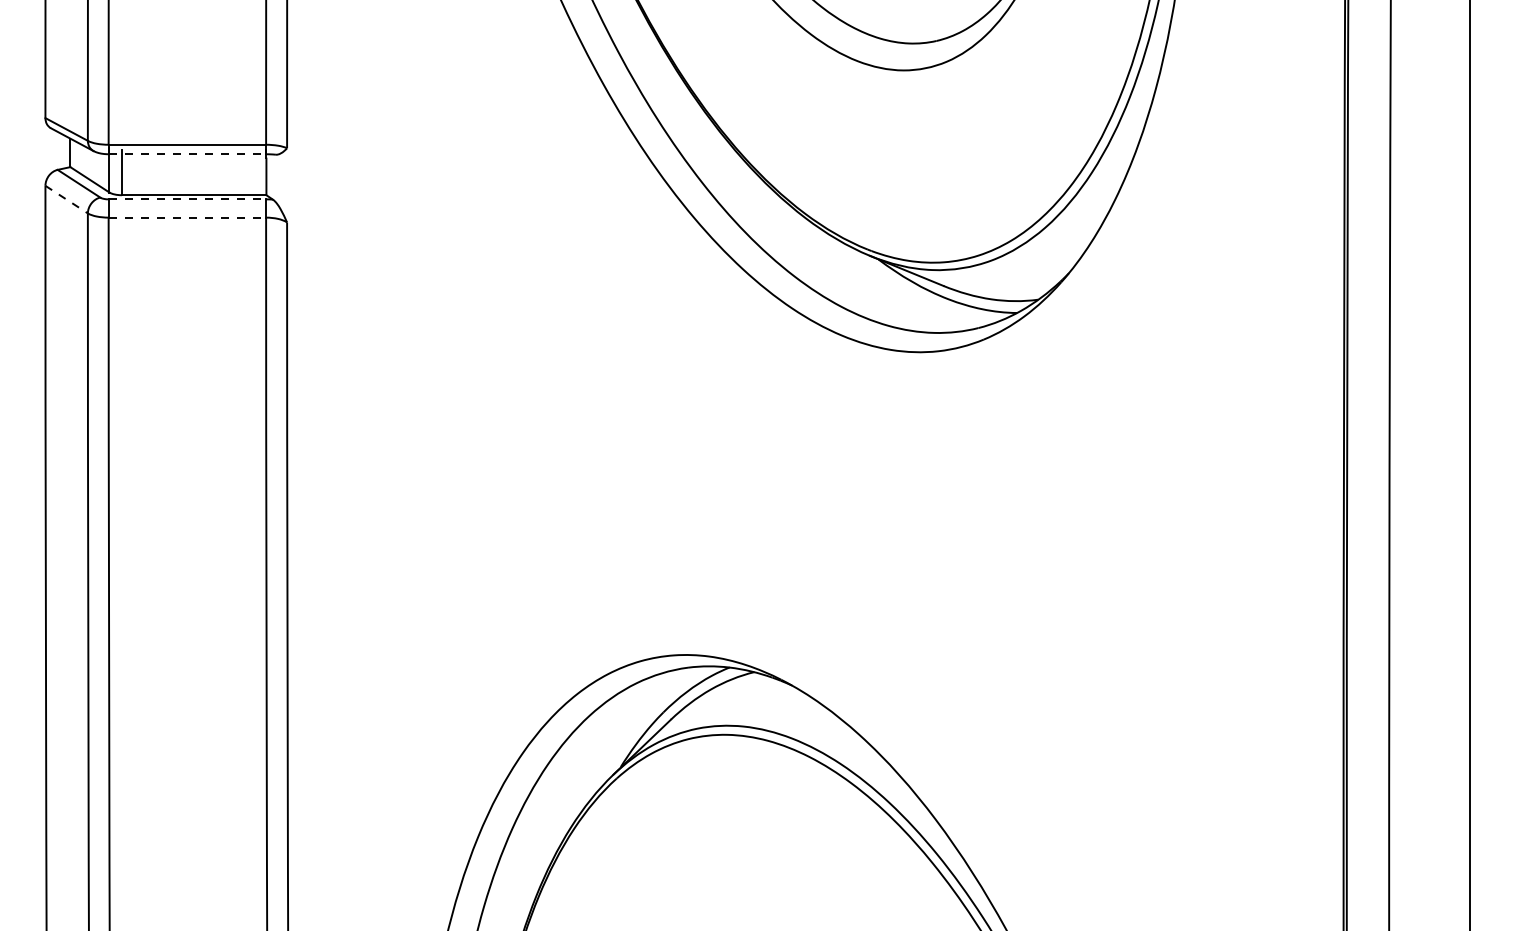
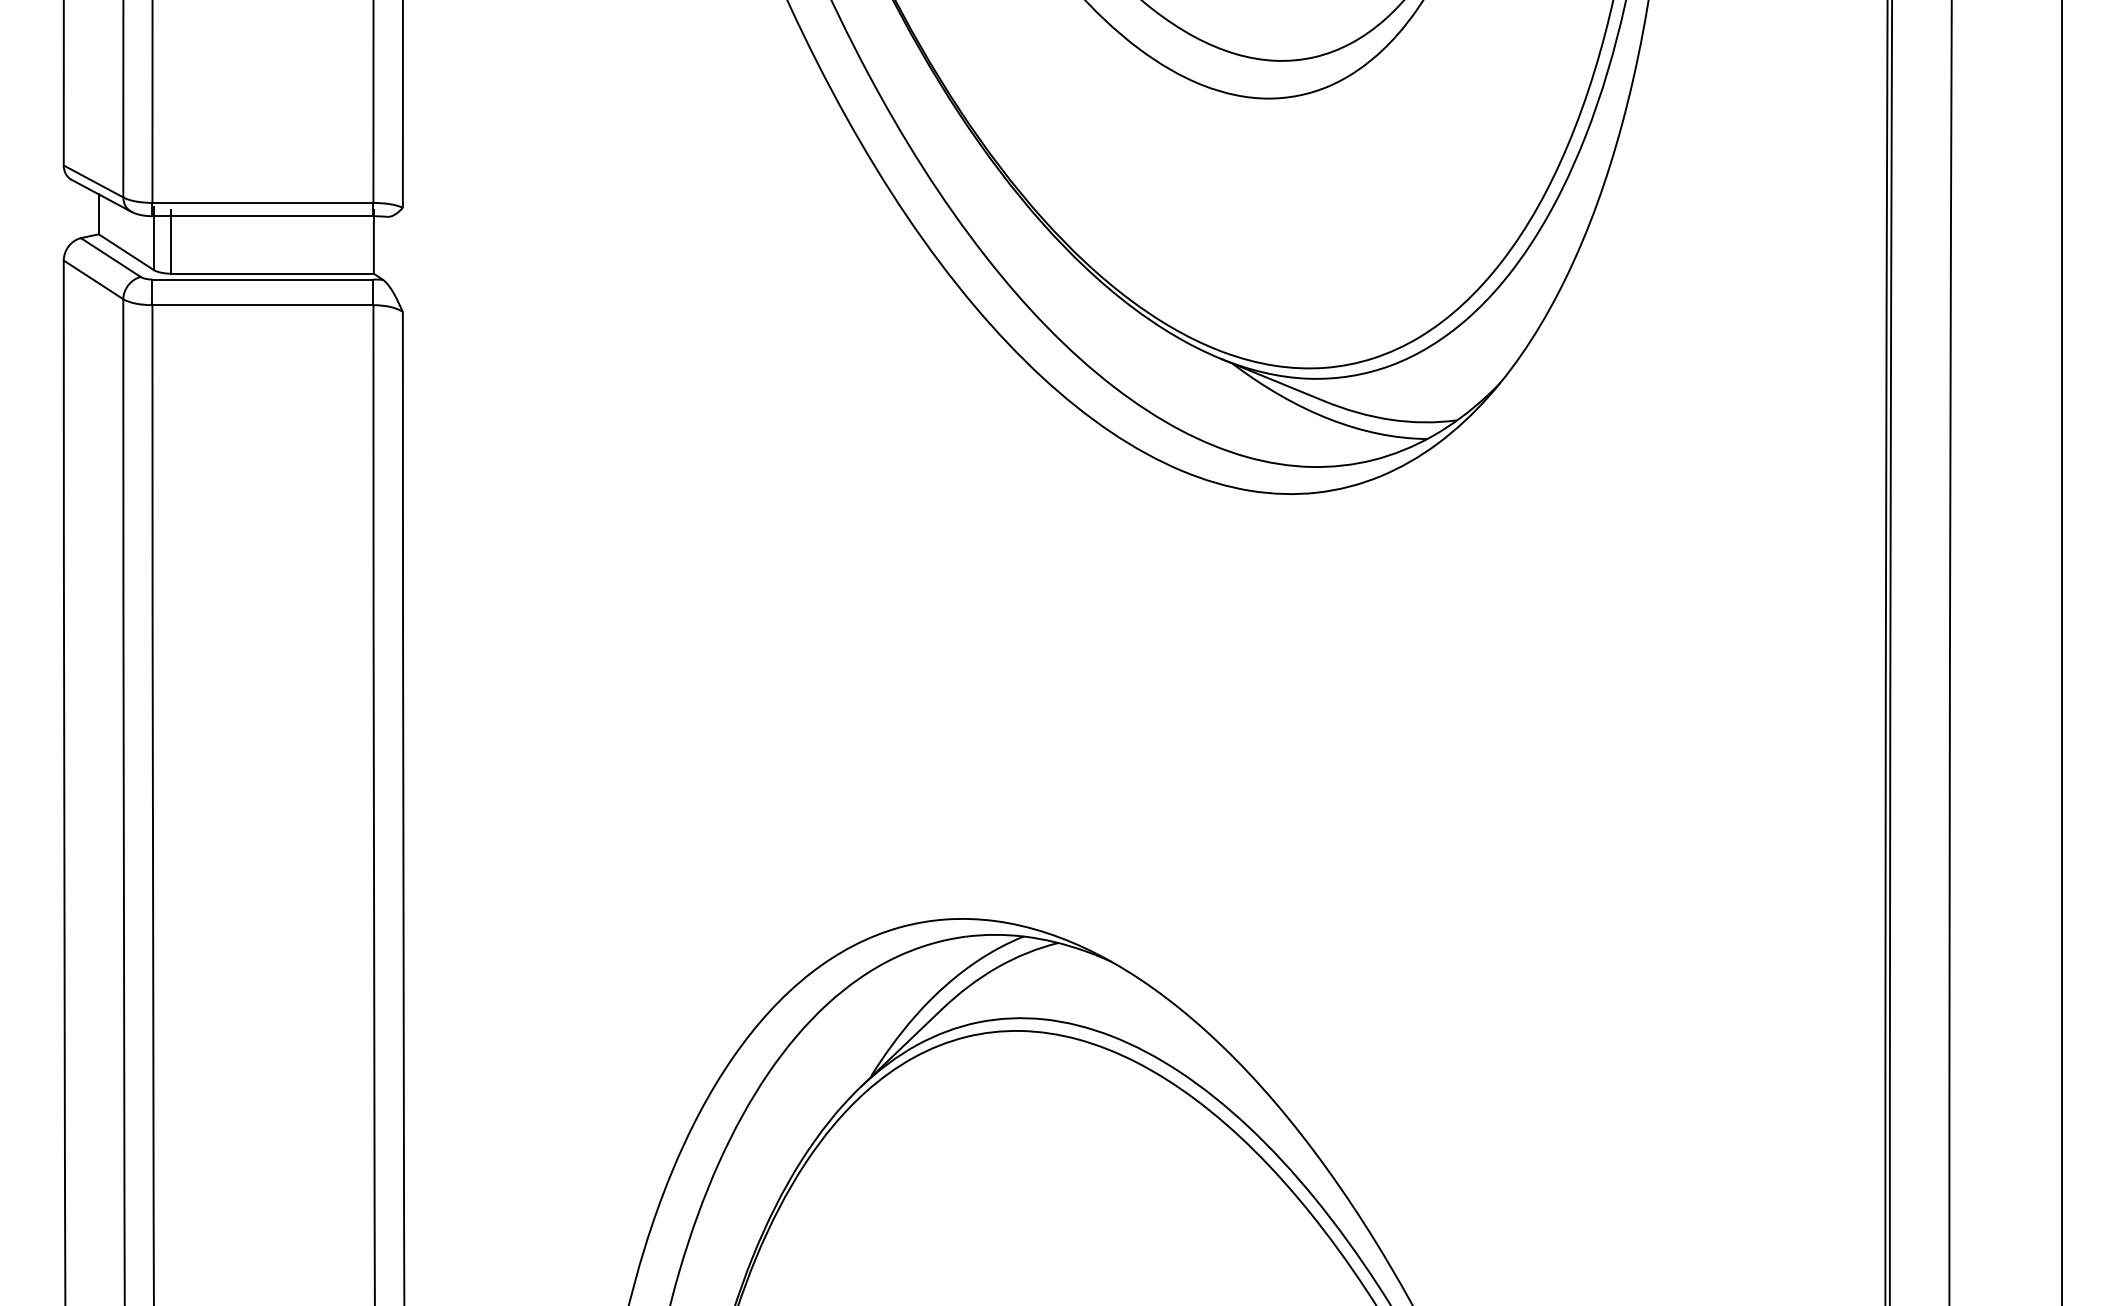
line: (187, 154) -> (263, 216), dashed -> solid
line: (187, 199) -> (263, 279), dashed -> solid
line: (66, 200) -> (93, 280), dashed -> solid
line: (187, 217) -> (263, 305), dashed -> solid

